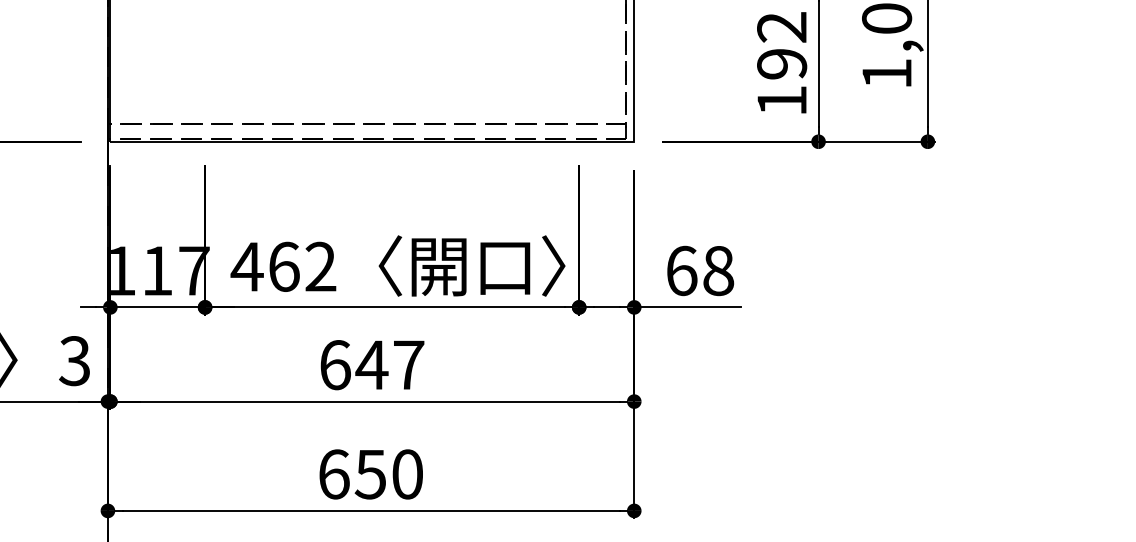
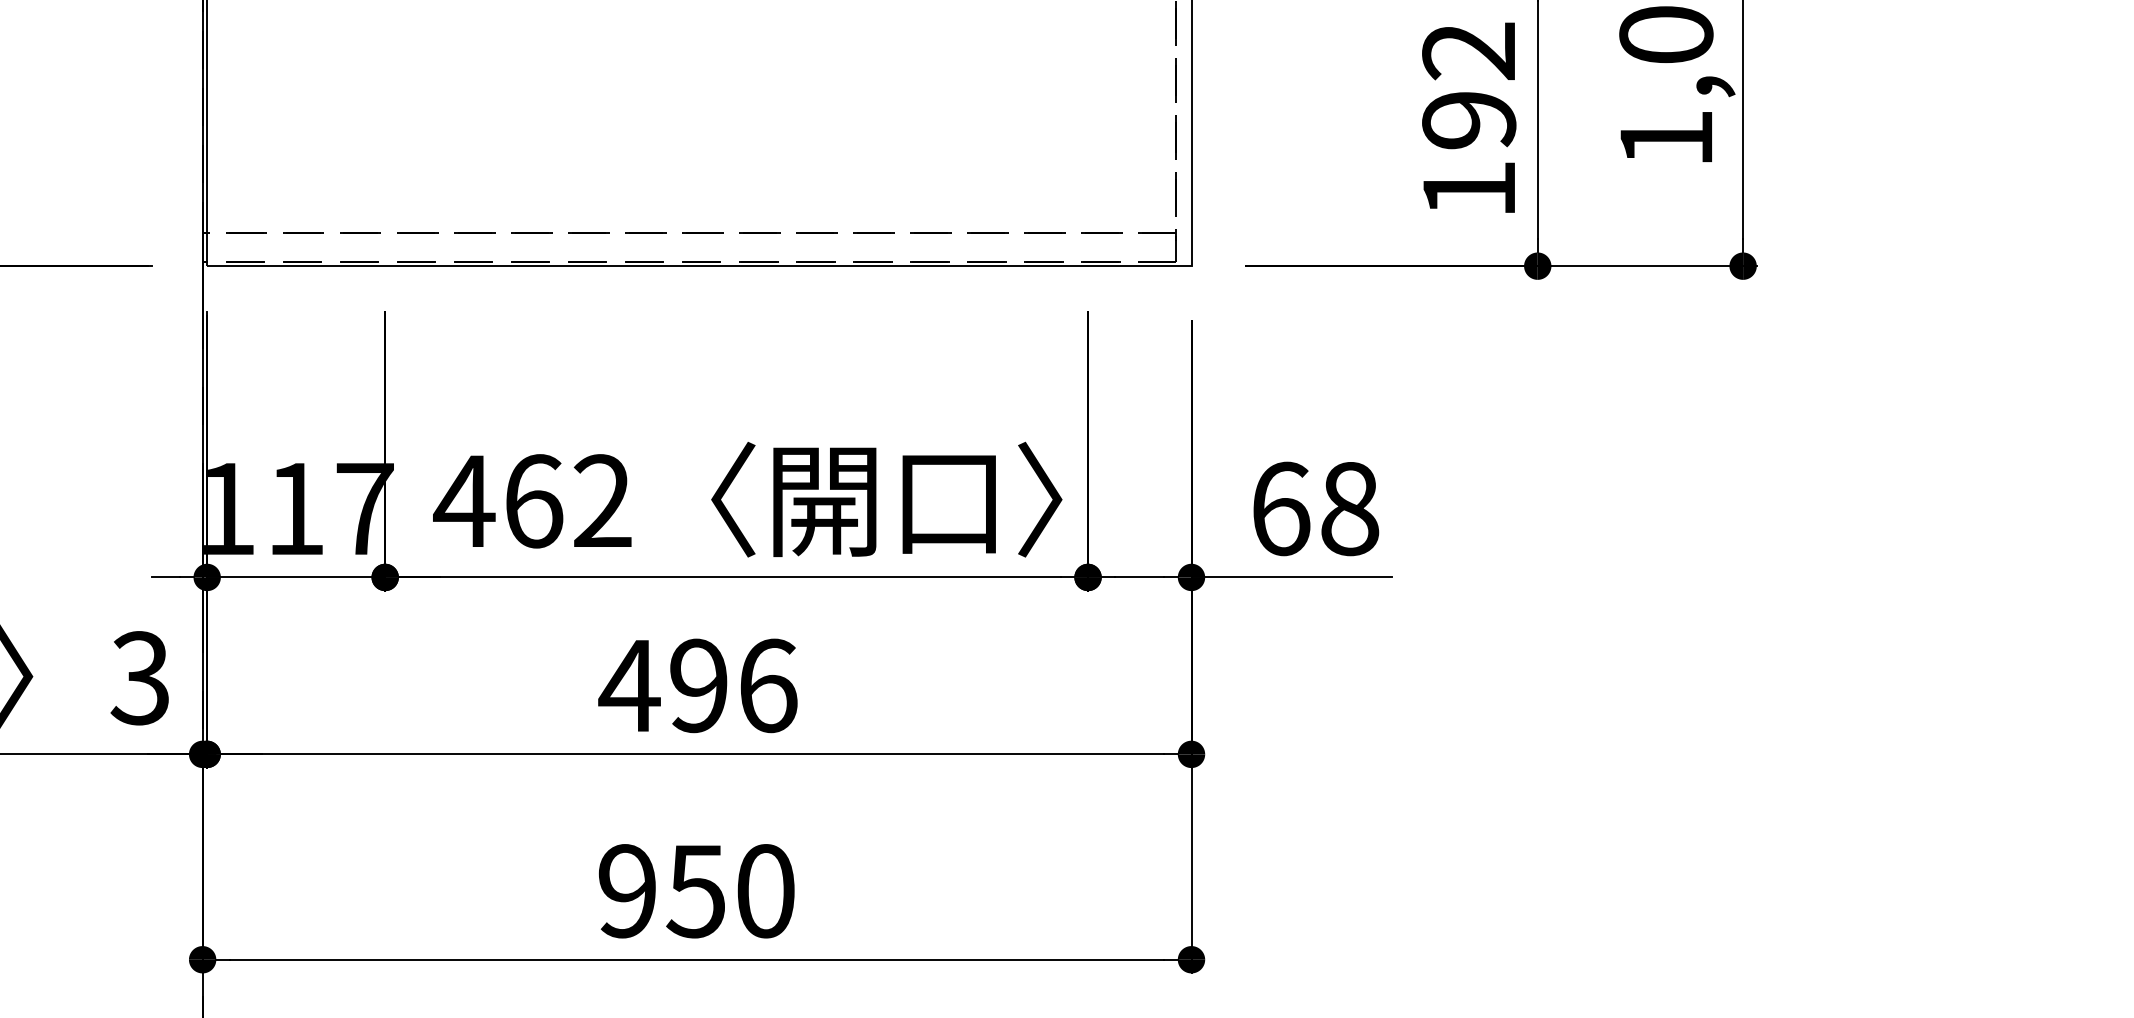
text: (371, 365) -> (697, 686), 647 -> 496
text: (333, 474) -> (626, 891), 650 -> 950

